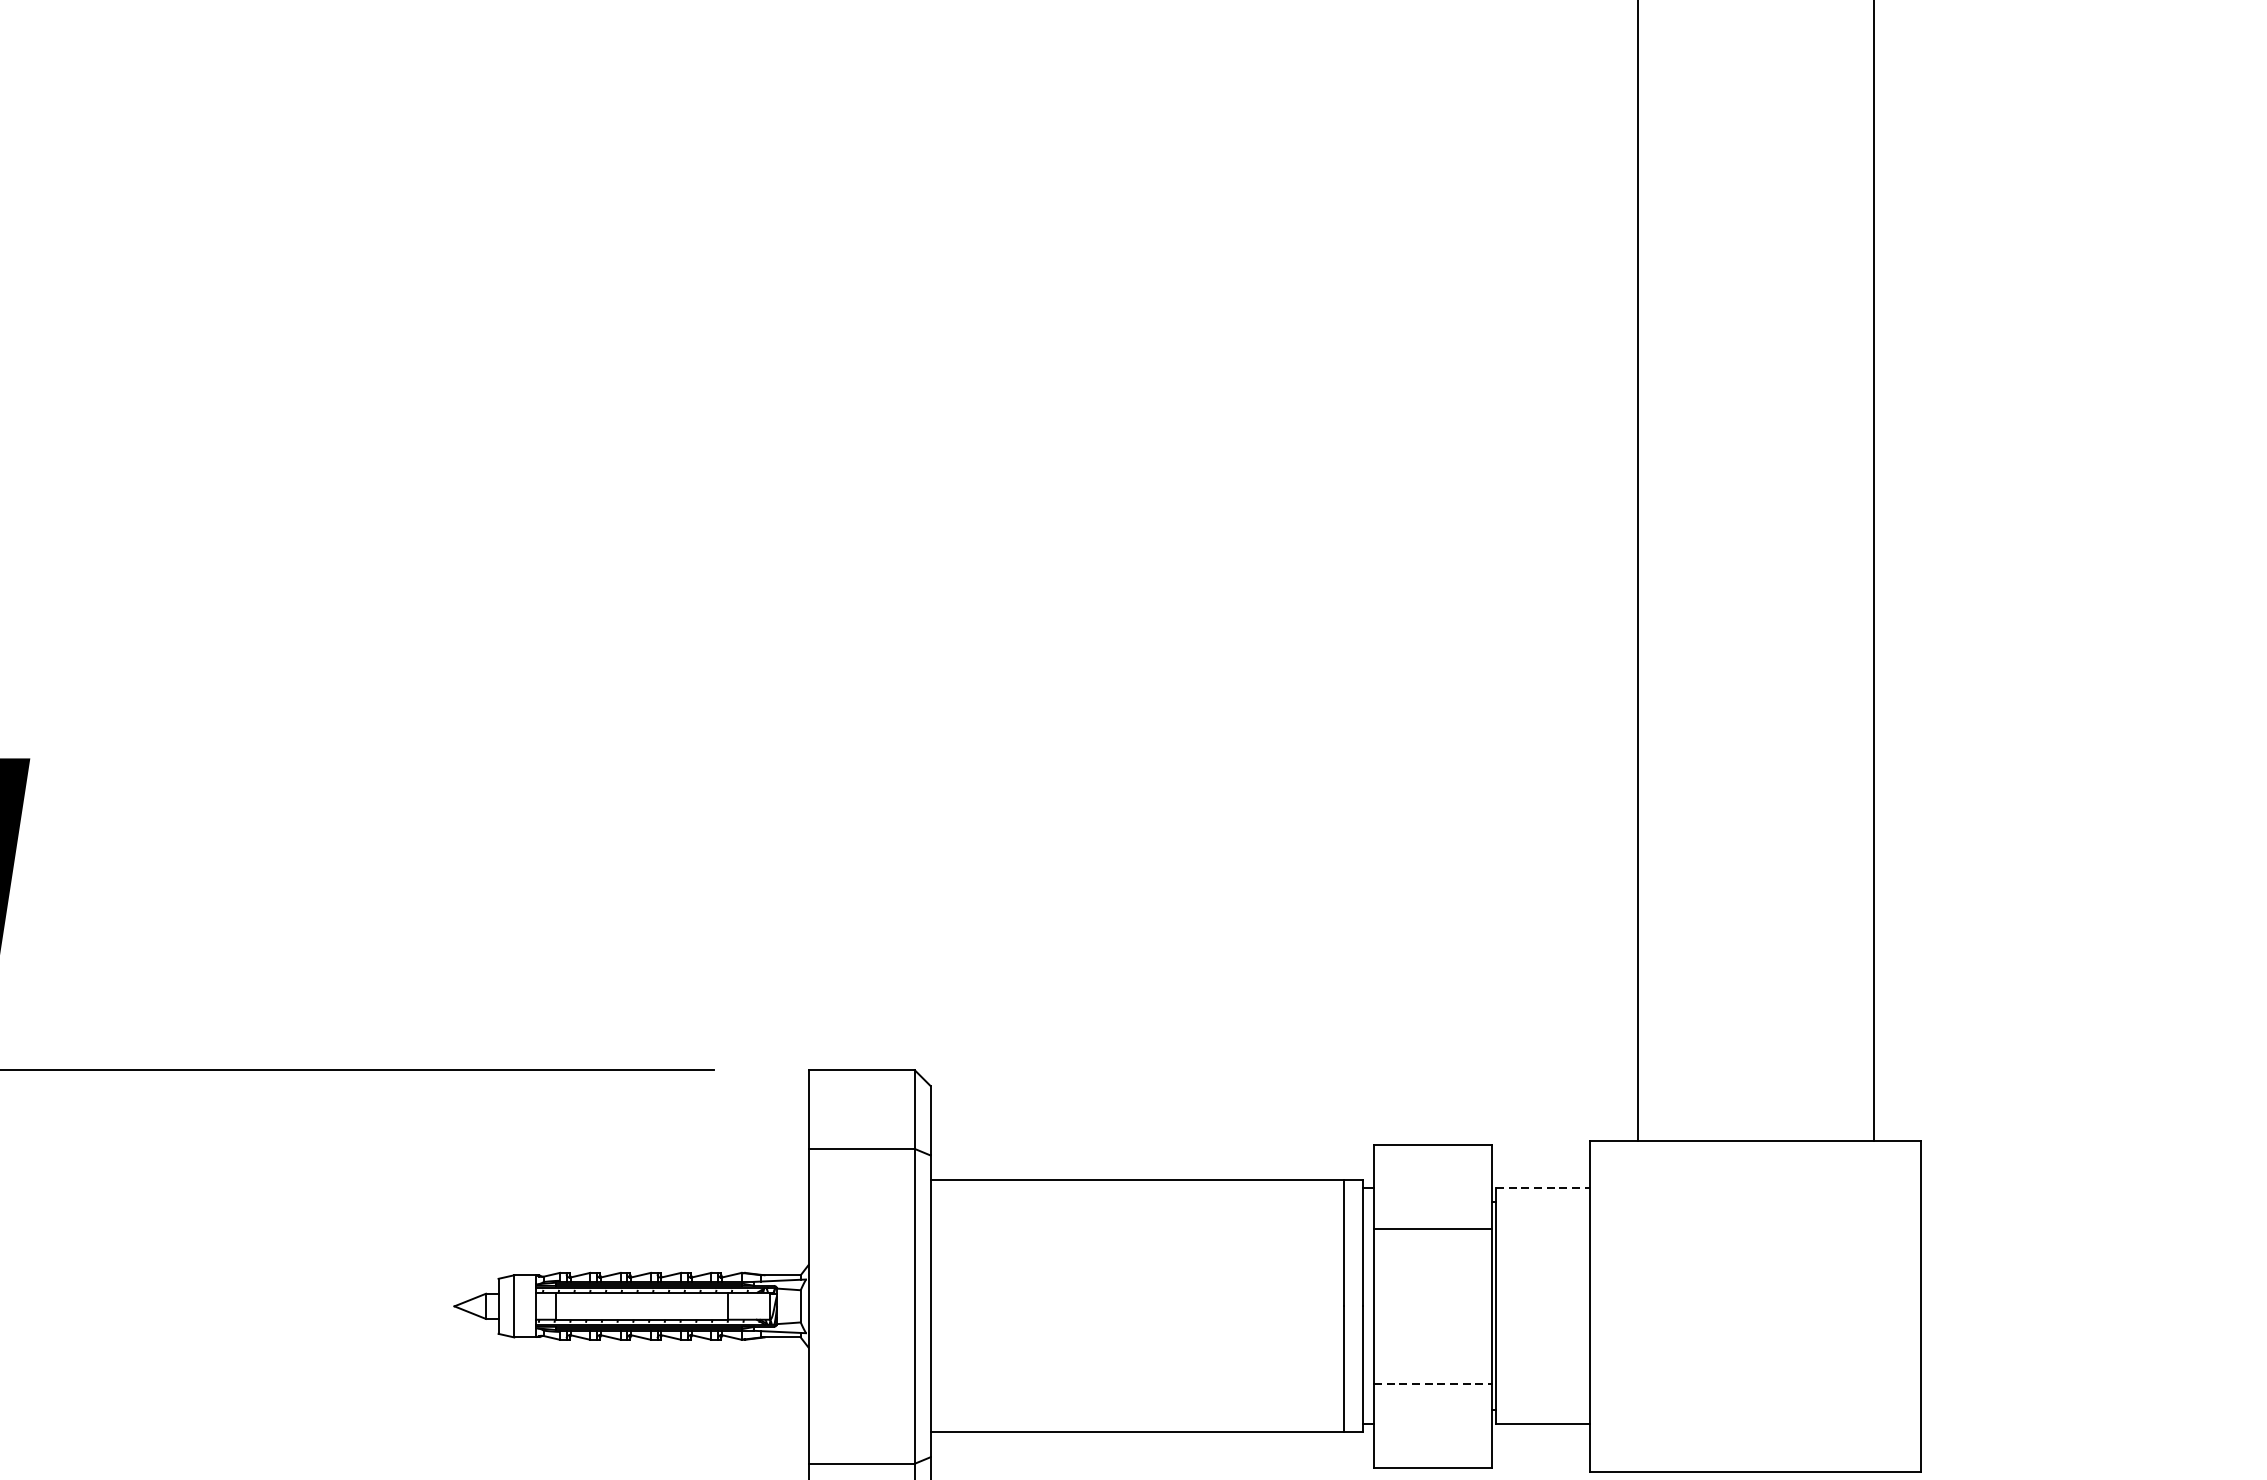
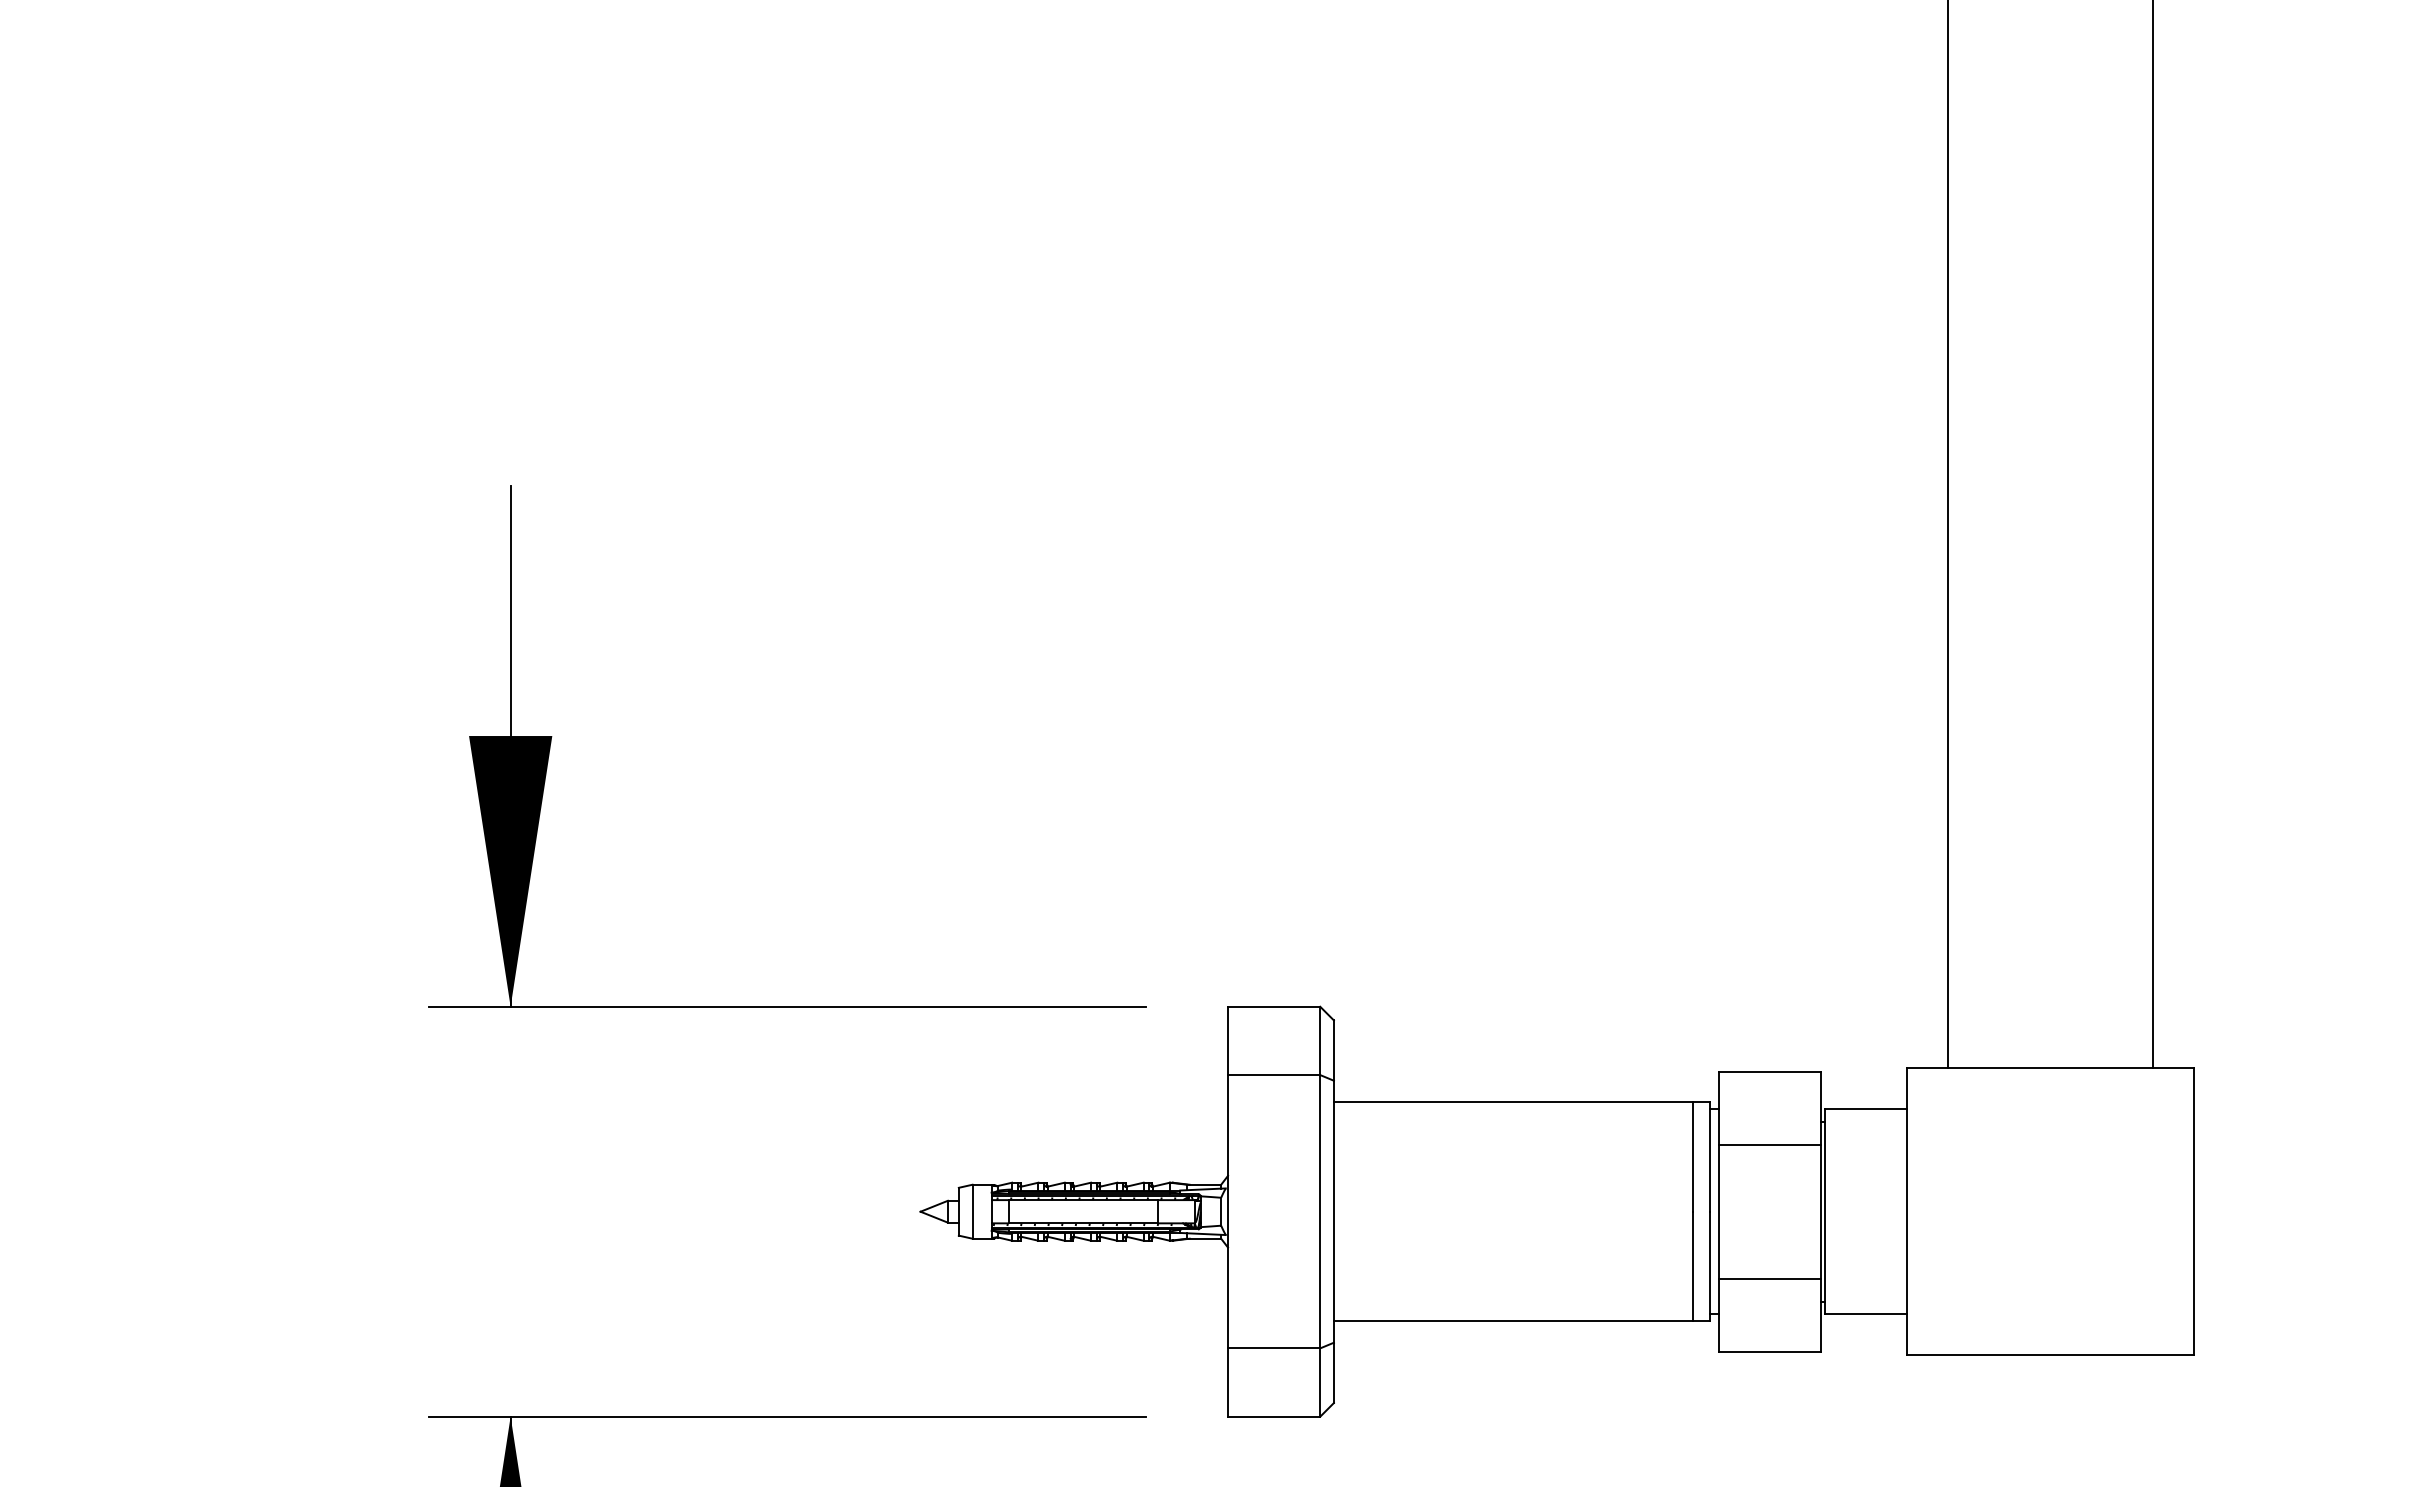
line: (1542, 1188) -> (1865, 1109), dashed -> solid
line: (1433, 1383) -> (1770, 1278), dashed -> solid

